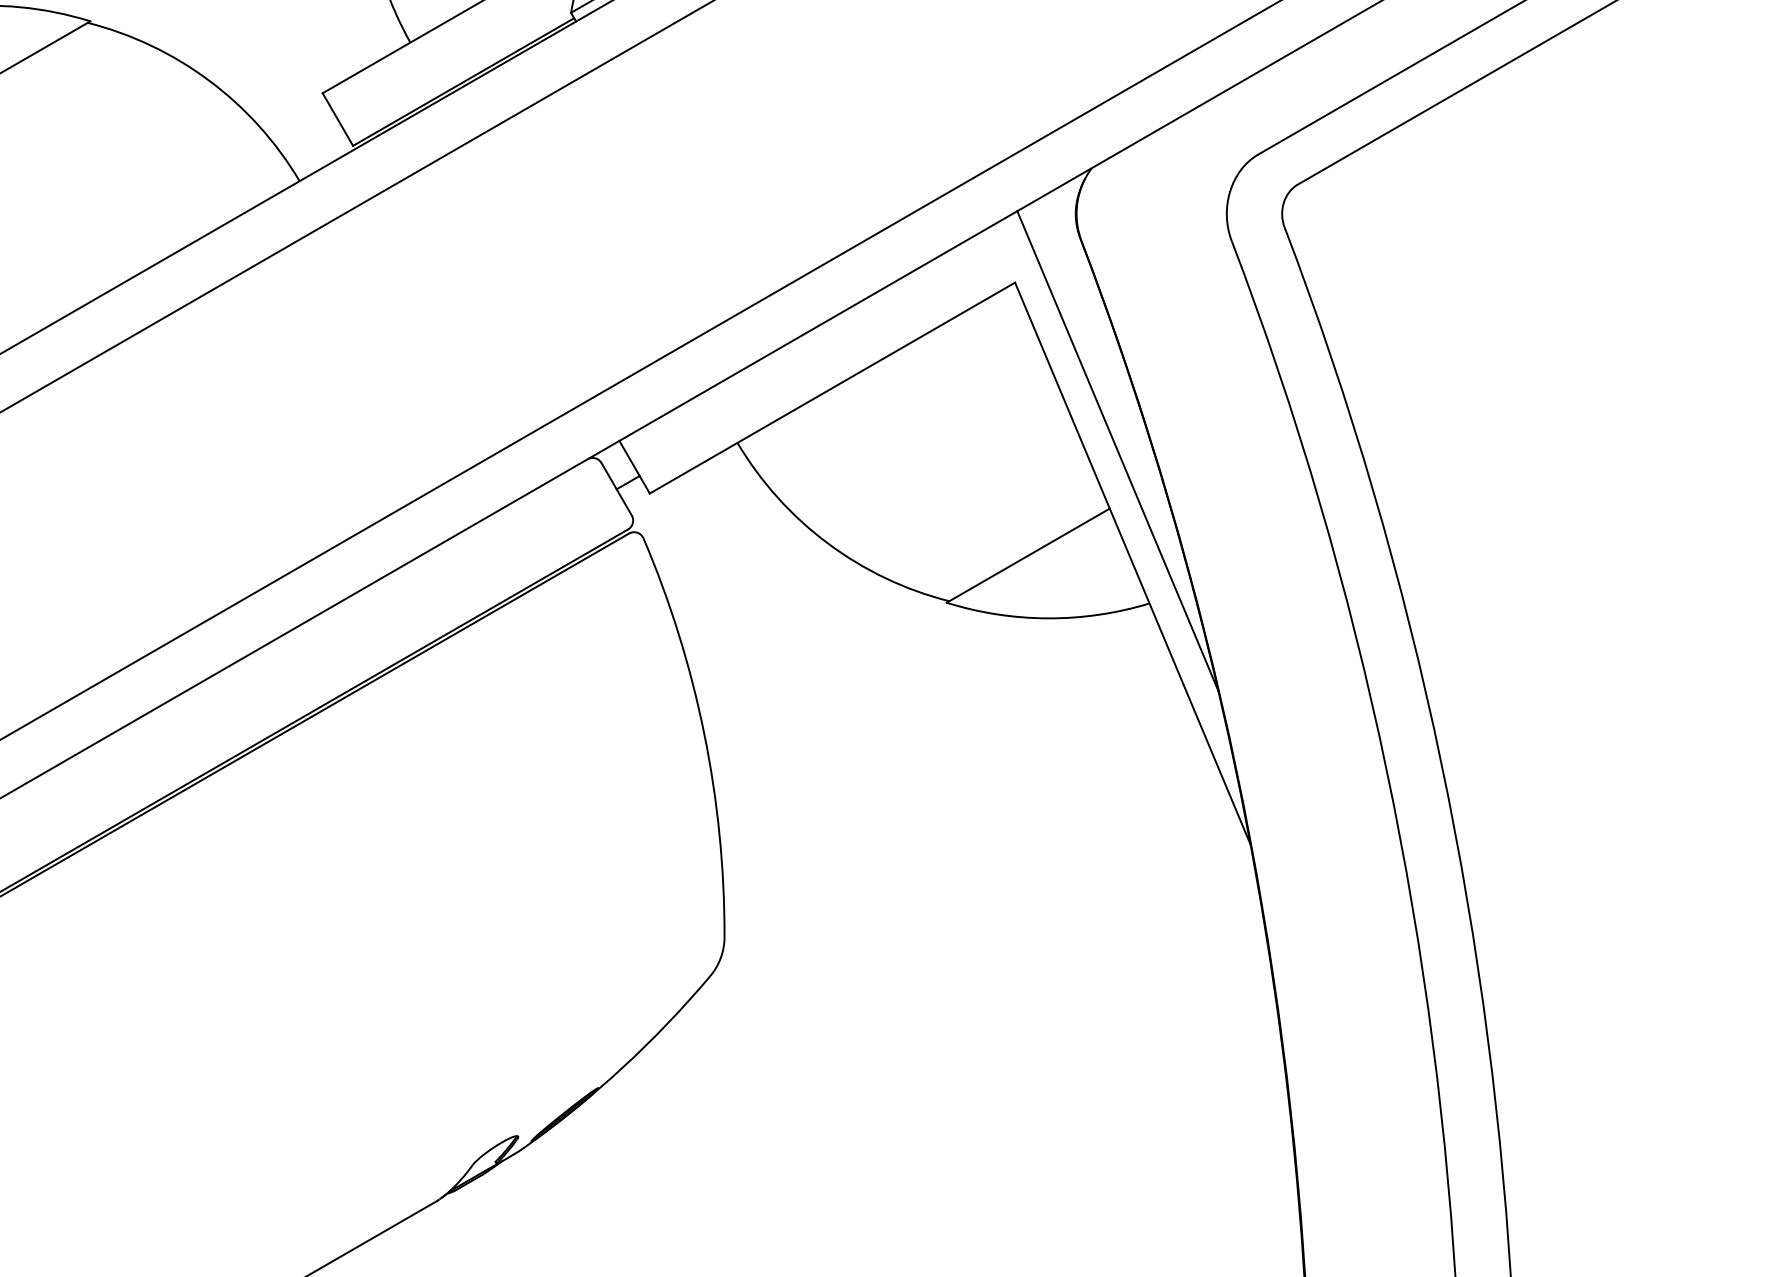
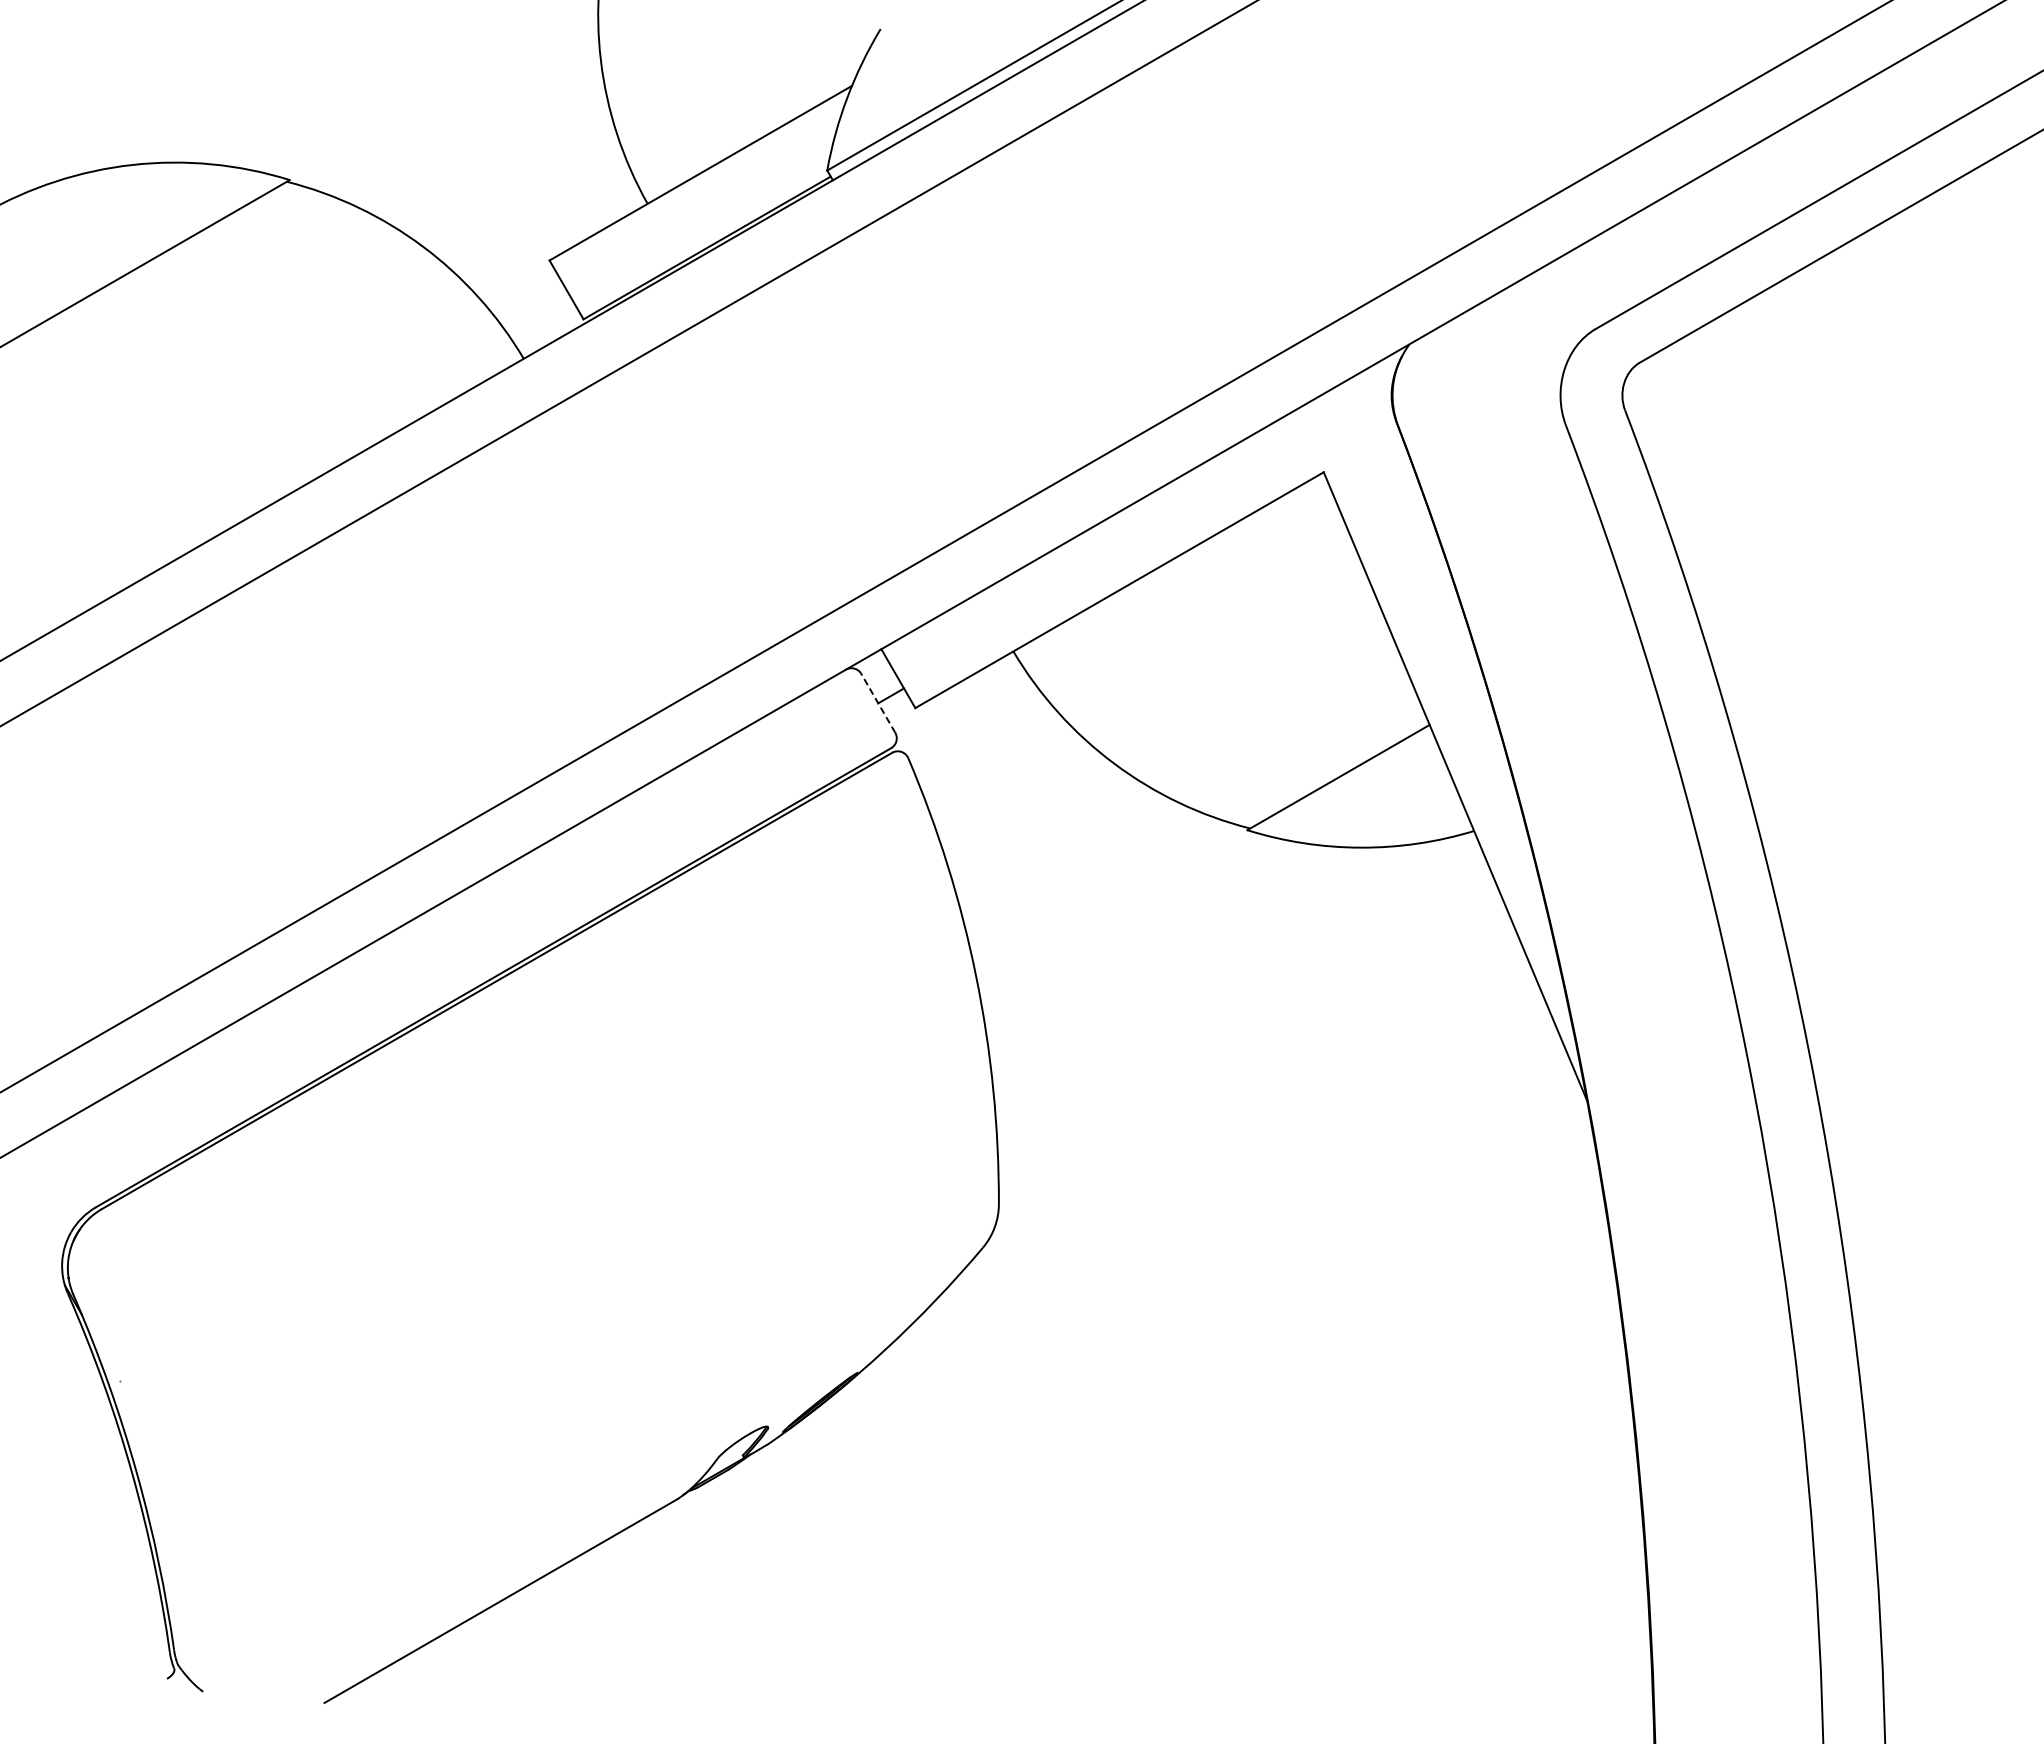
line: (1117, 450) -> (1438, 660), removed
line: (616, 489) -> (878, 703), solid -> dashed

